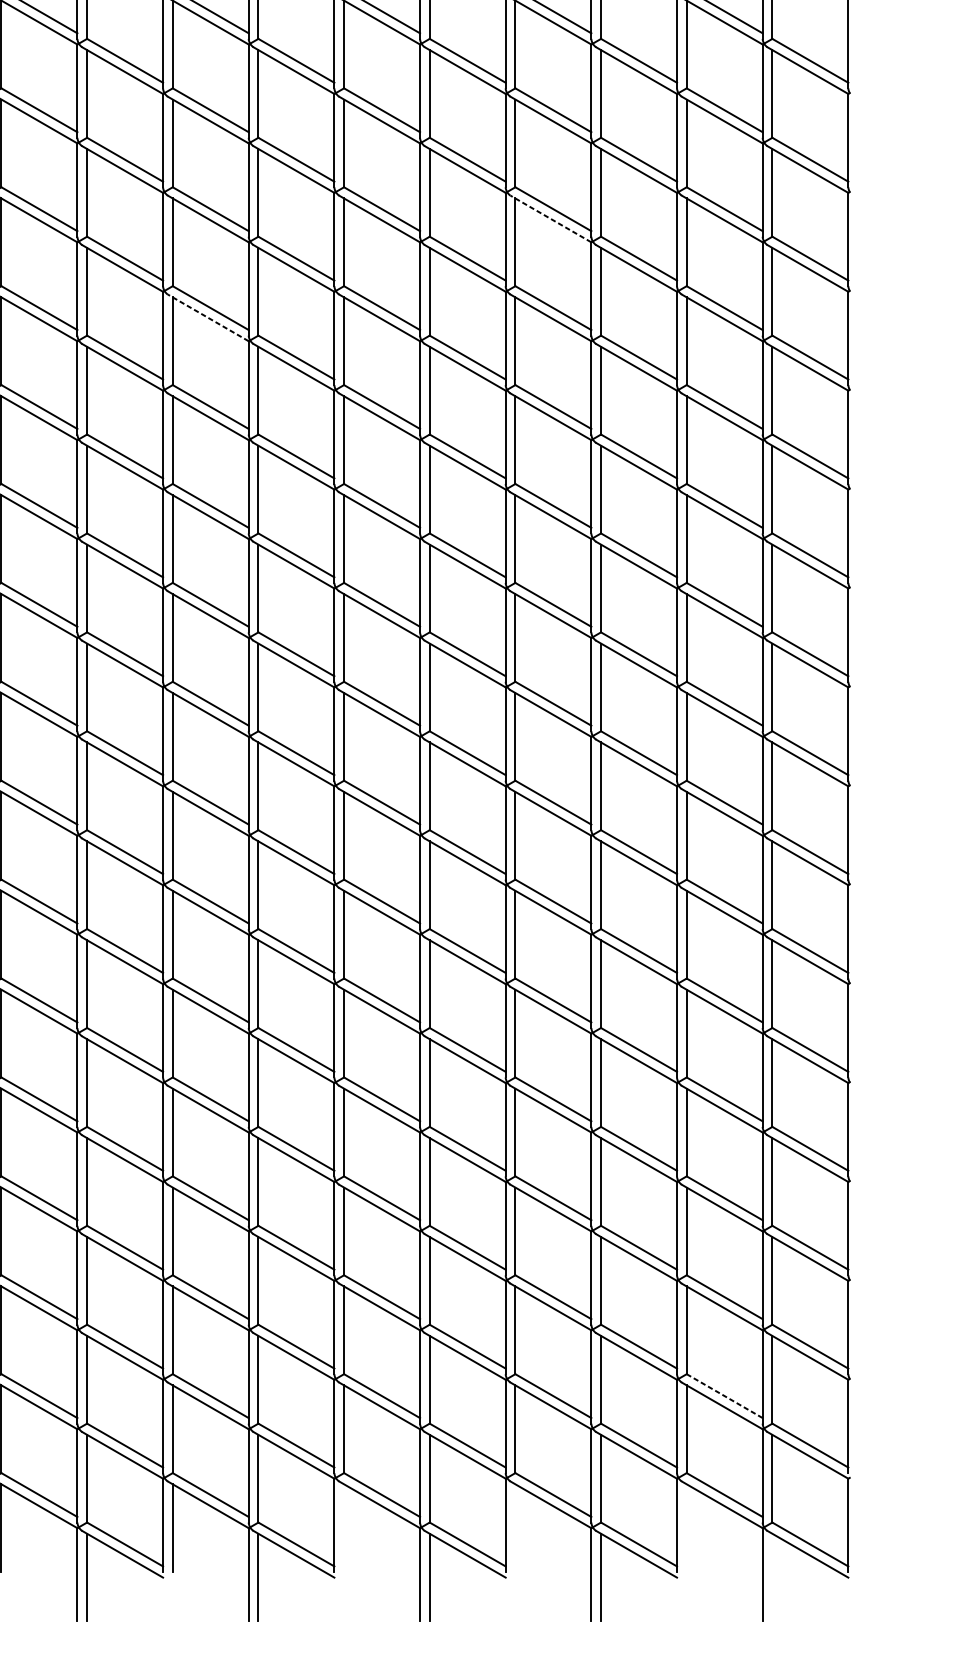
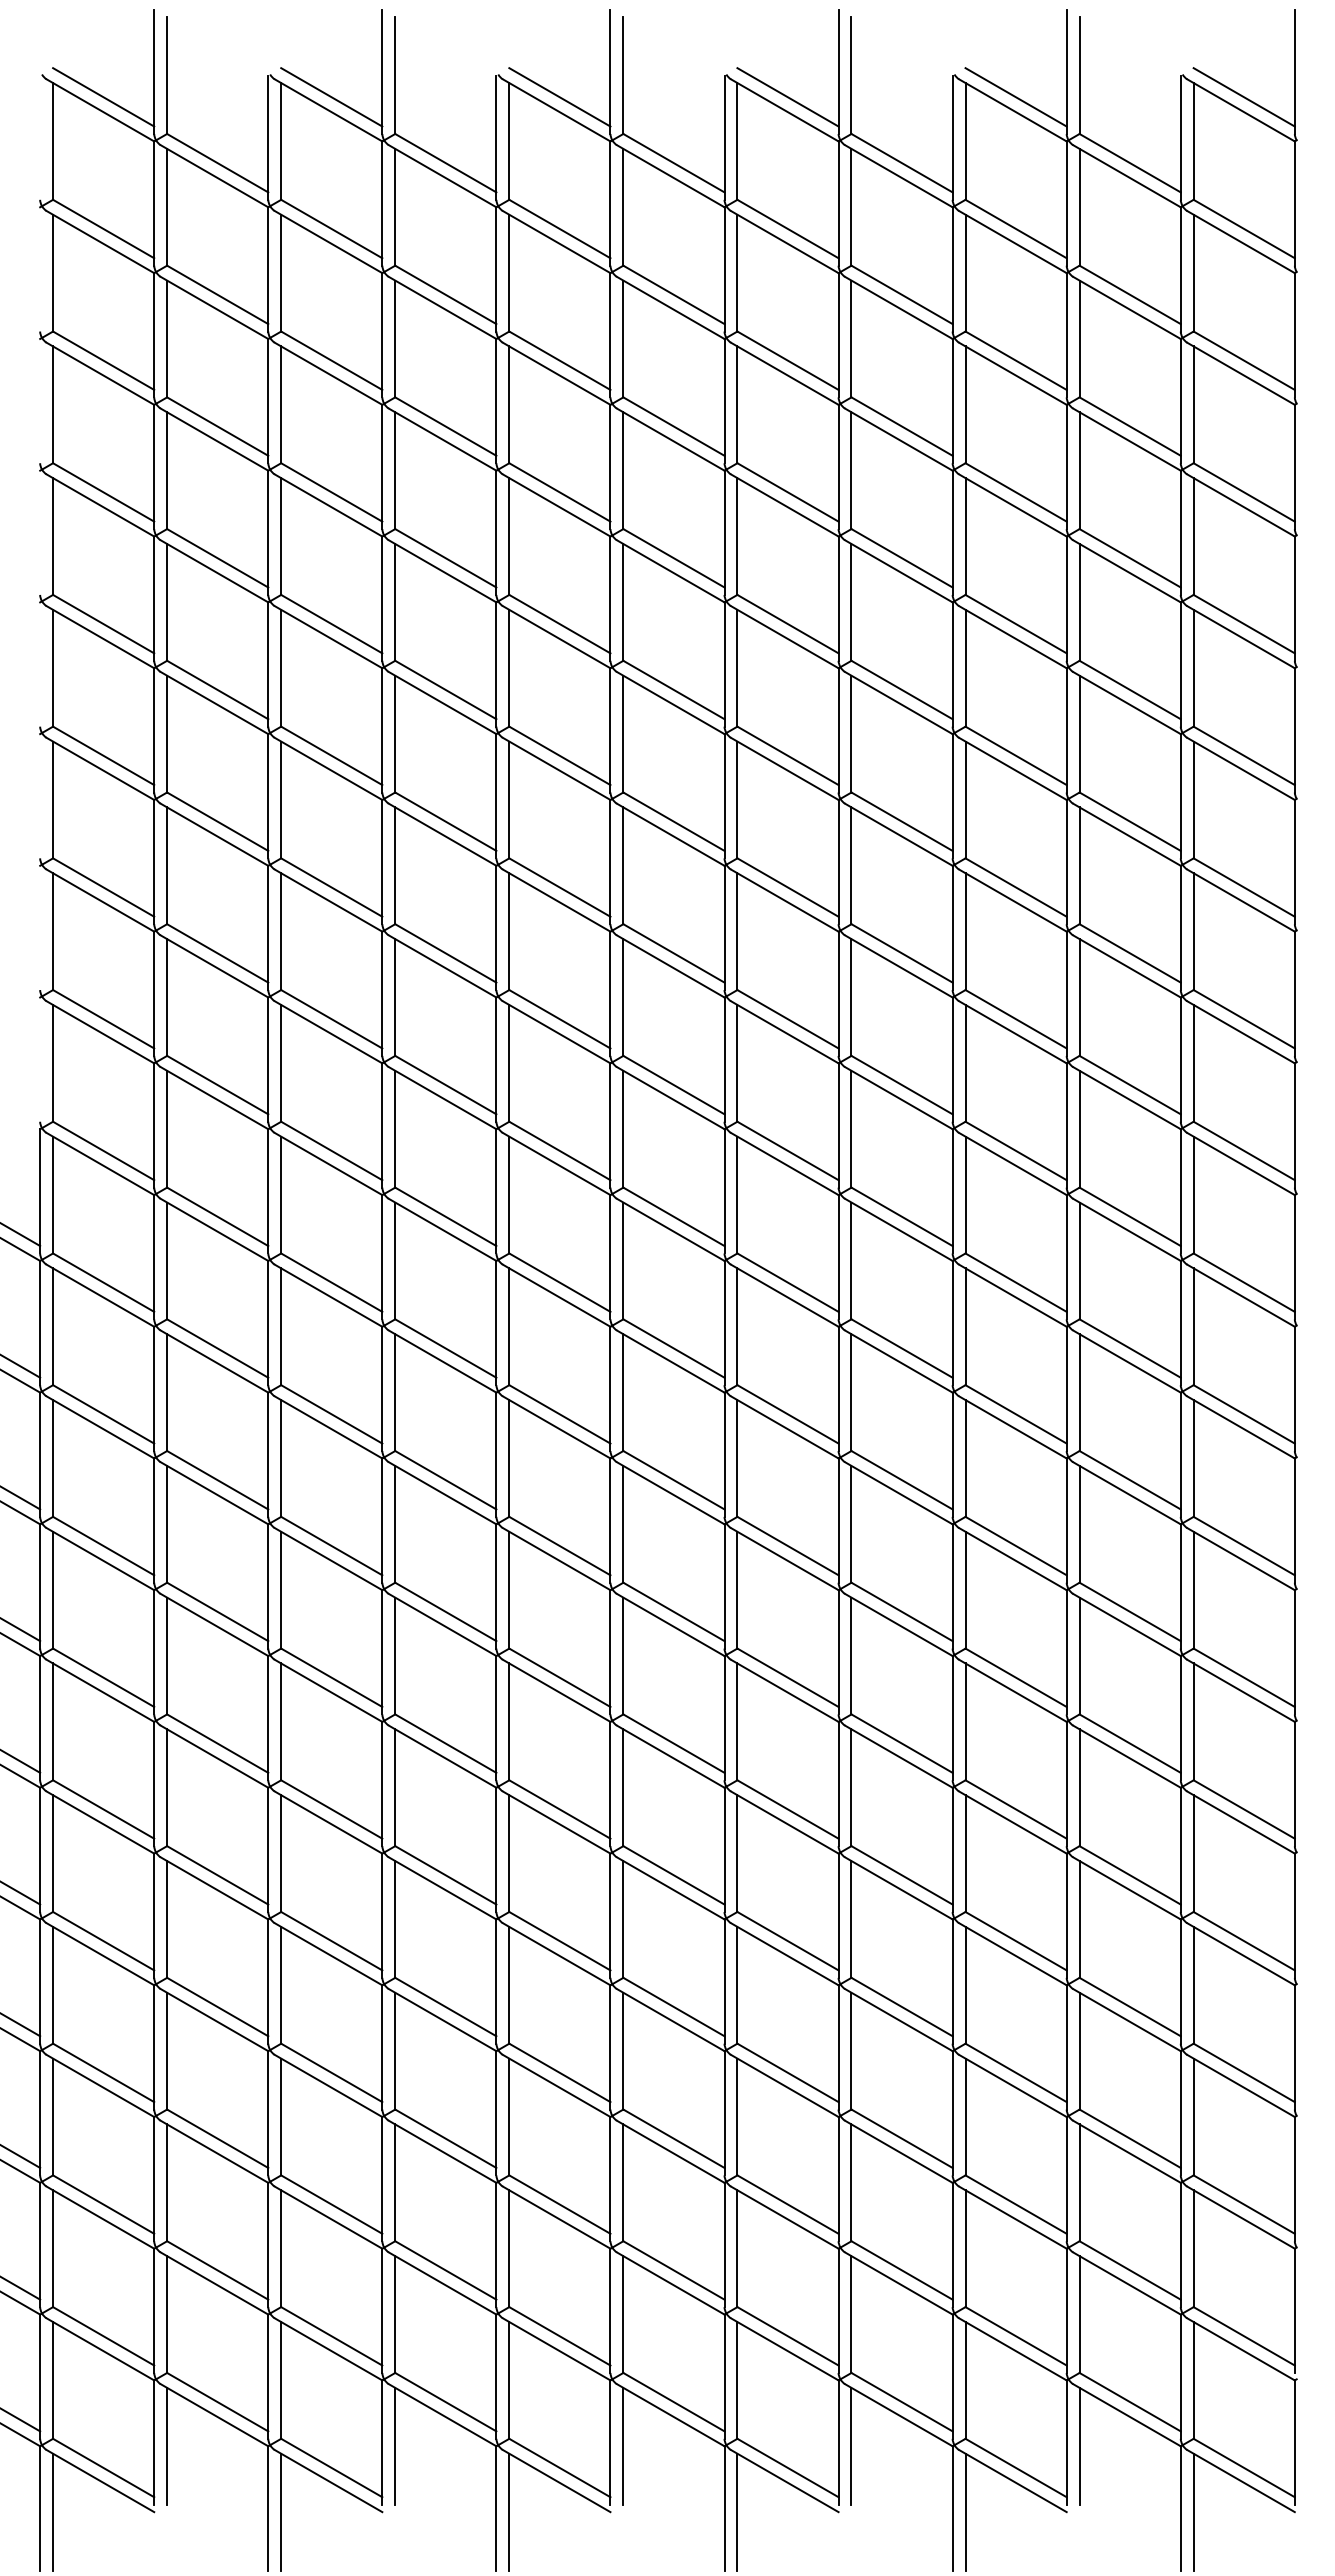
line: (550, 218) -> (898, 702), dashed -> solid
line: (208, 317) -> (442, 834), dashed -> solid
line: (724, 1396) -> (1129, 2270), dashed -> solid
line: (344, 1527) -> (623, 2445), added
line: (515, 1527) -> (851, 2445), added
line: (686, 1527) -> (1079, 2445), added
line: (772, 1577) -> (1193, 2511), added

